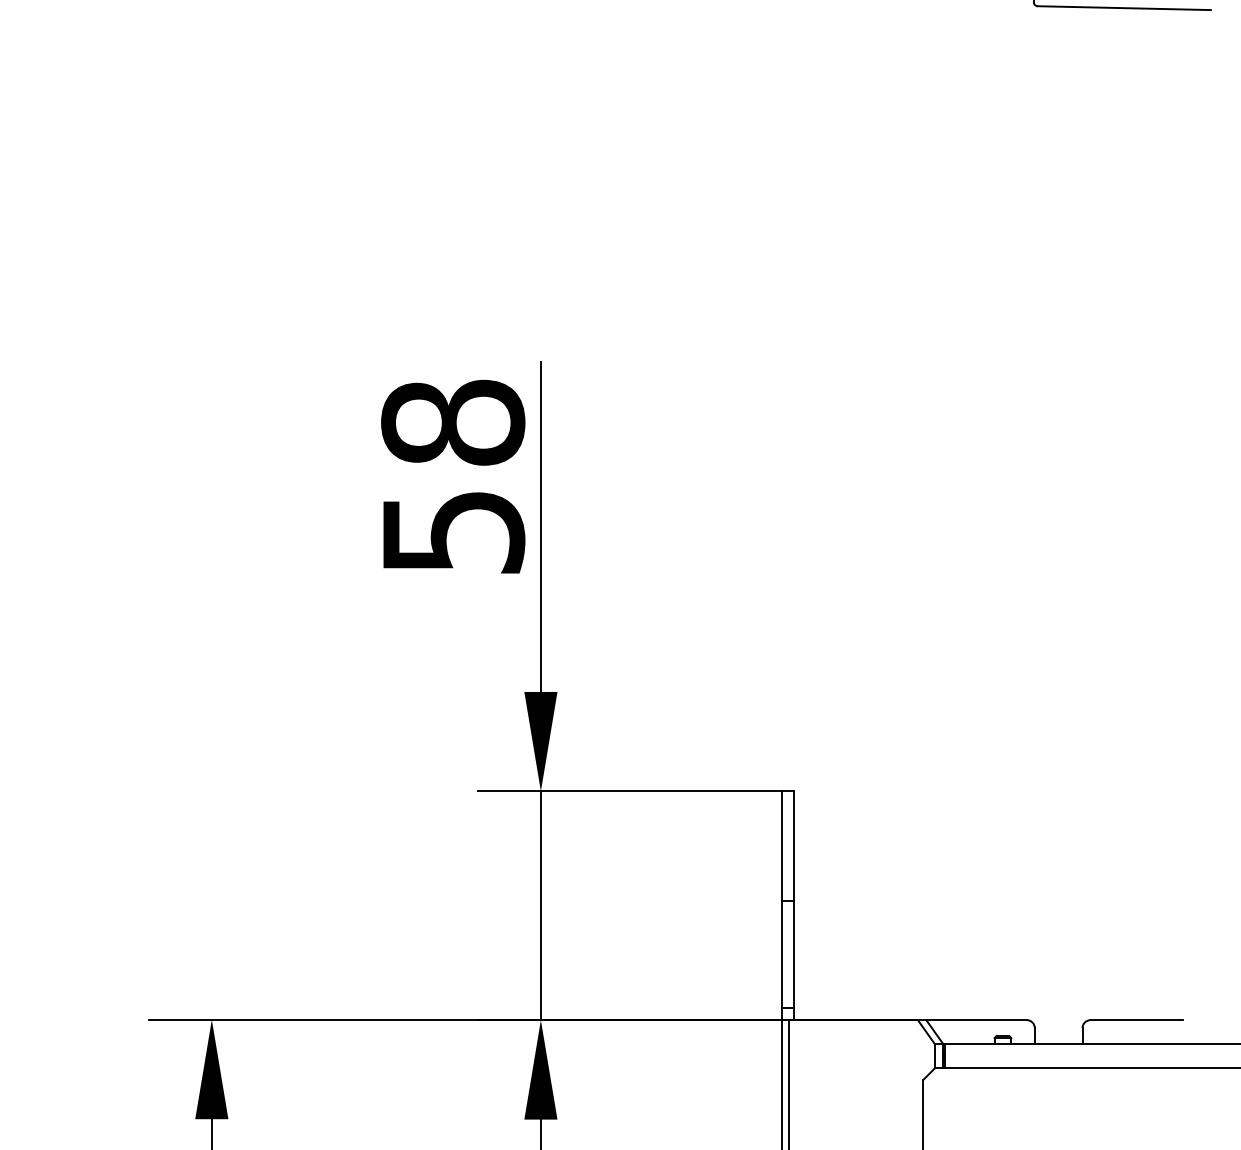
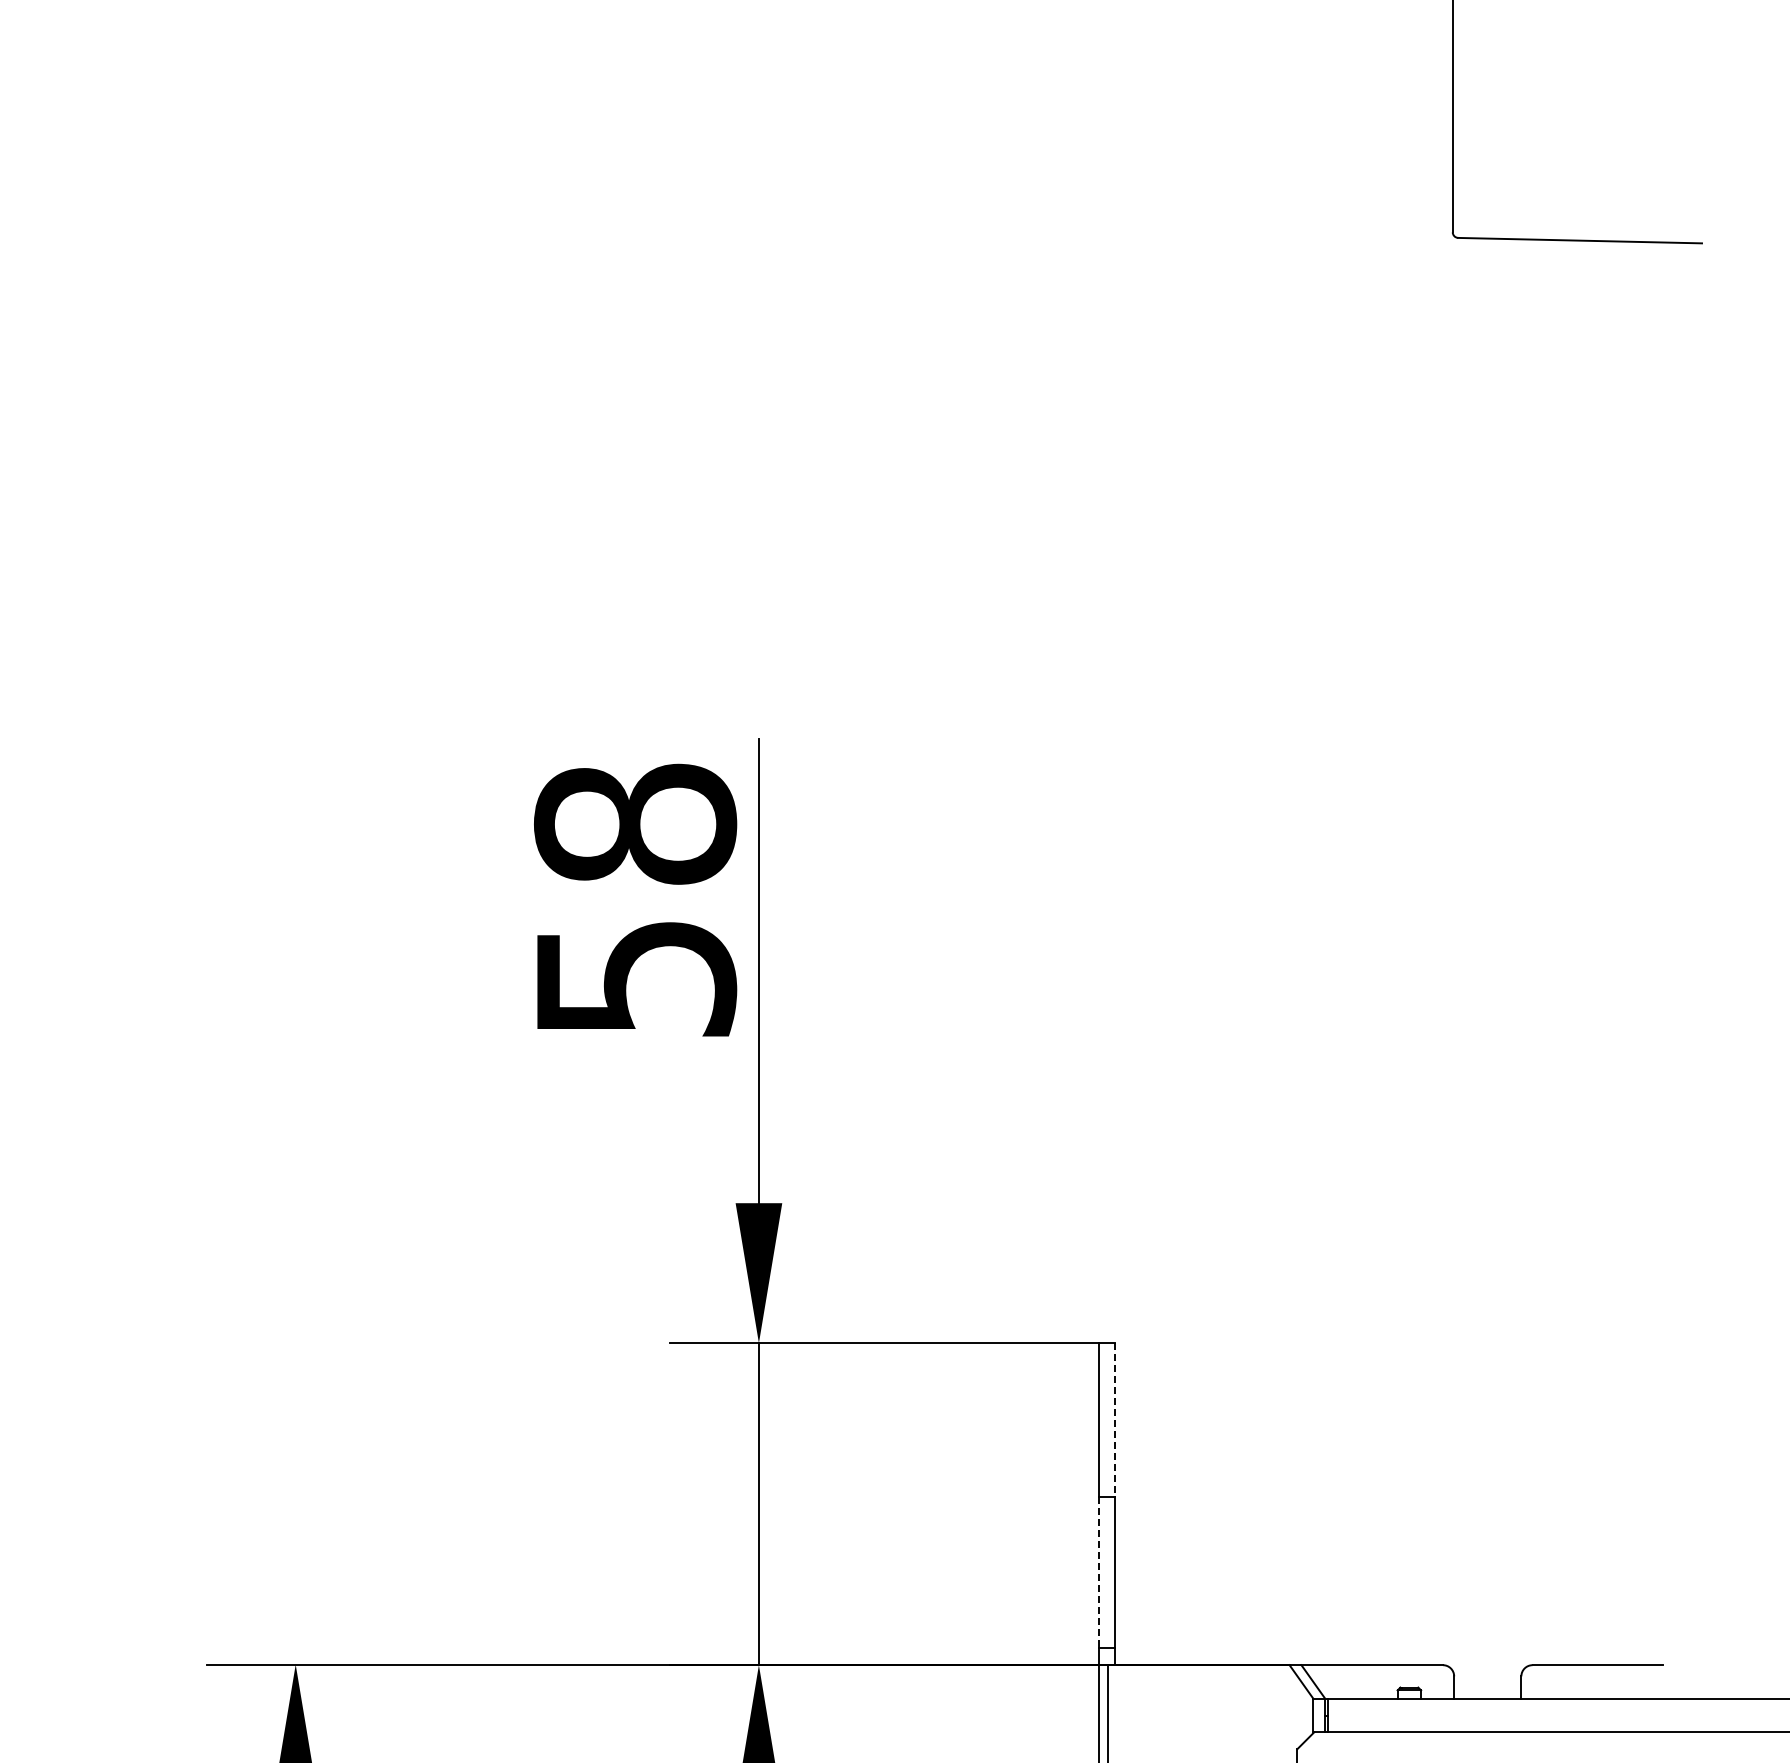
line: (794, 846) -> (1115, 1420), solid -> dashed
line: (782, 954) -> (1098, 1572), solid -> dashed

